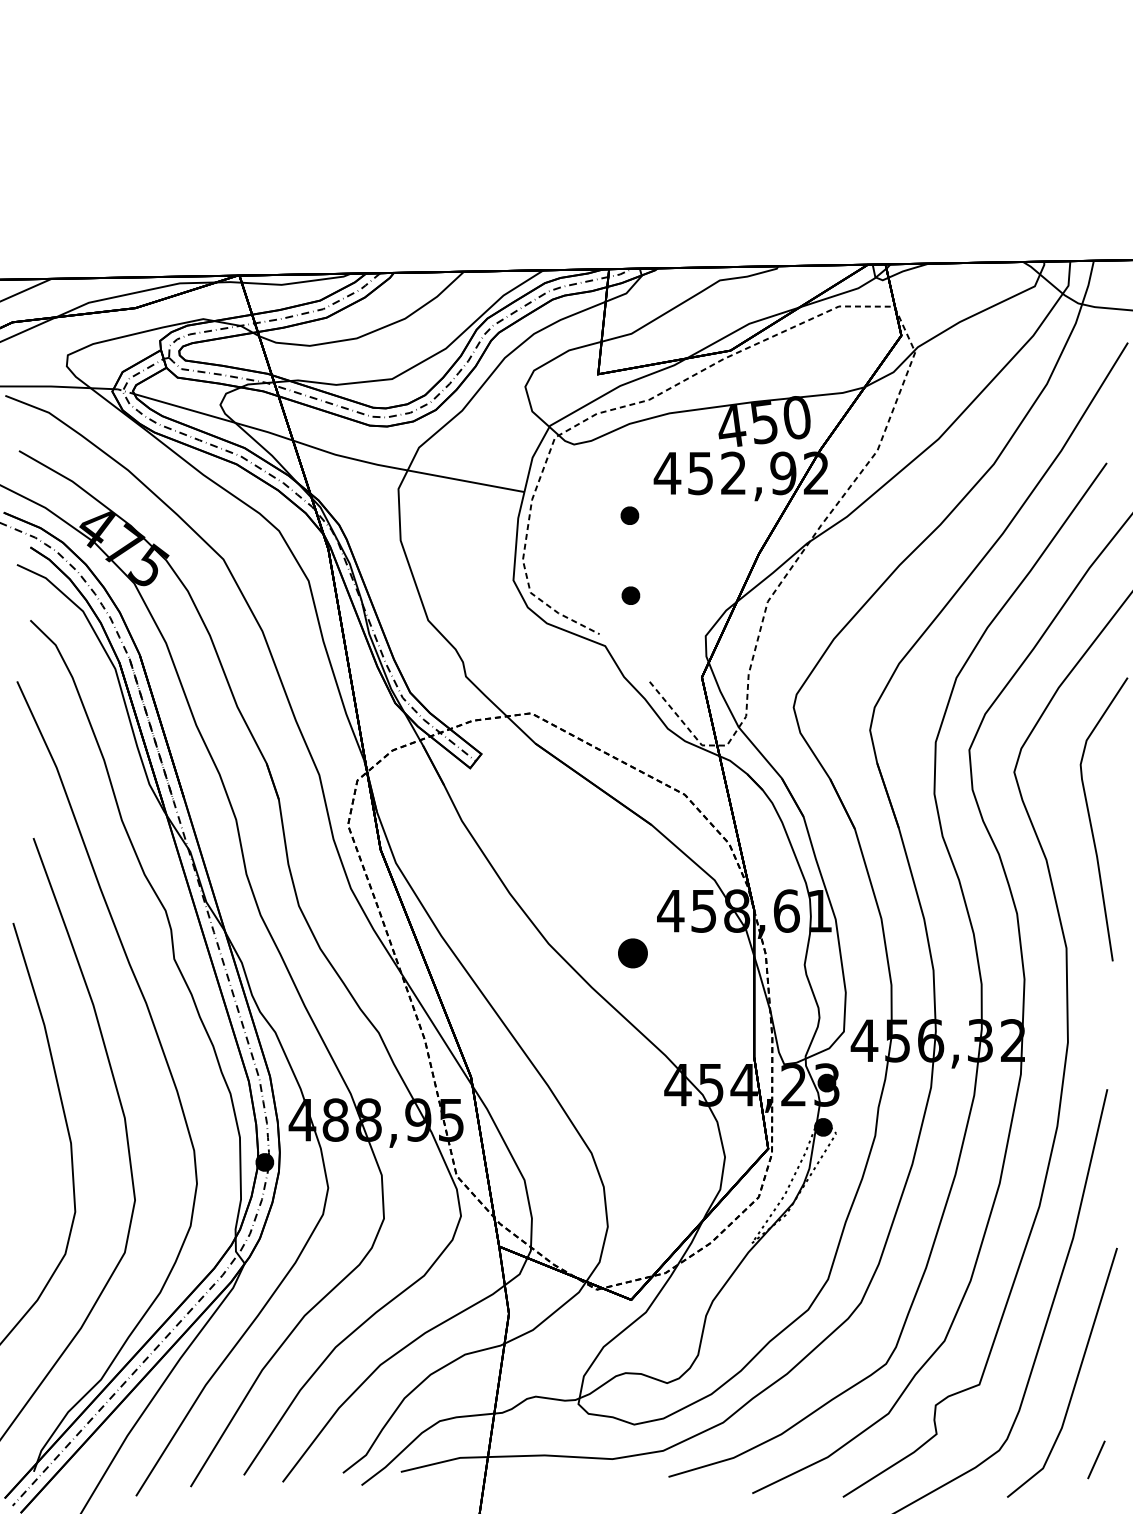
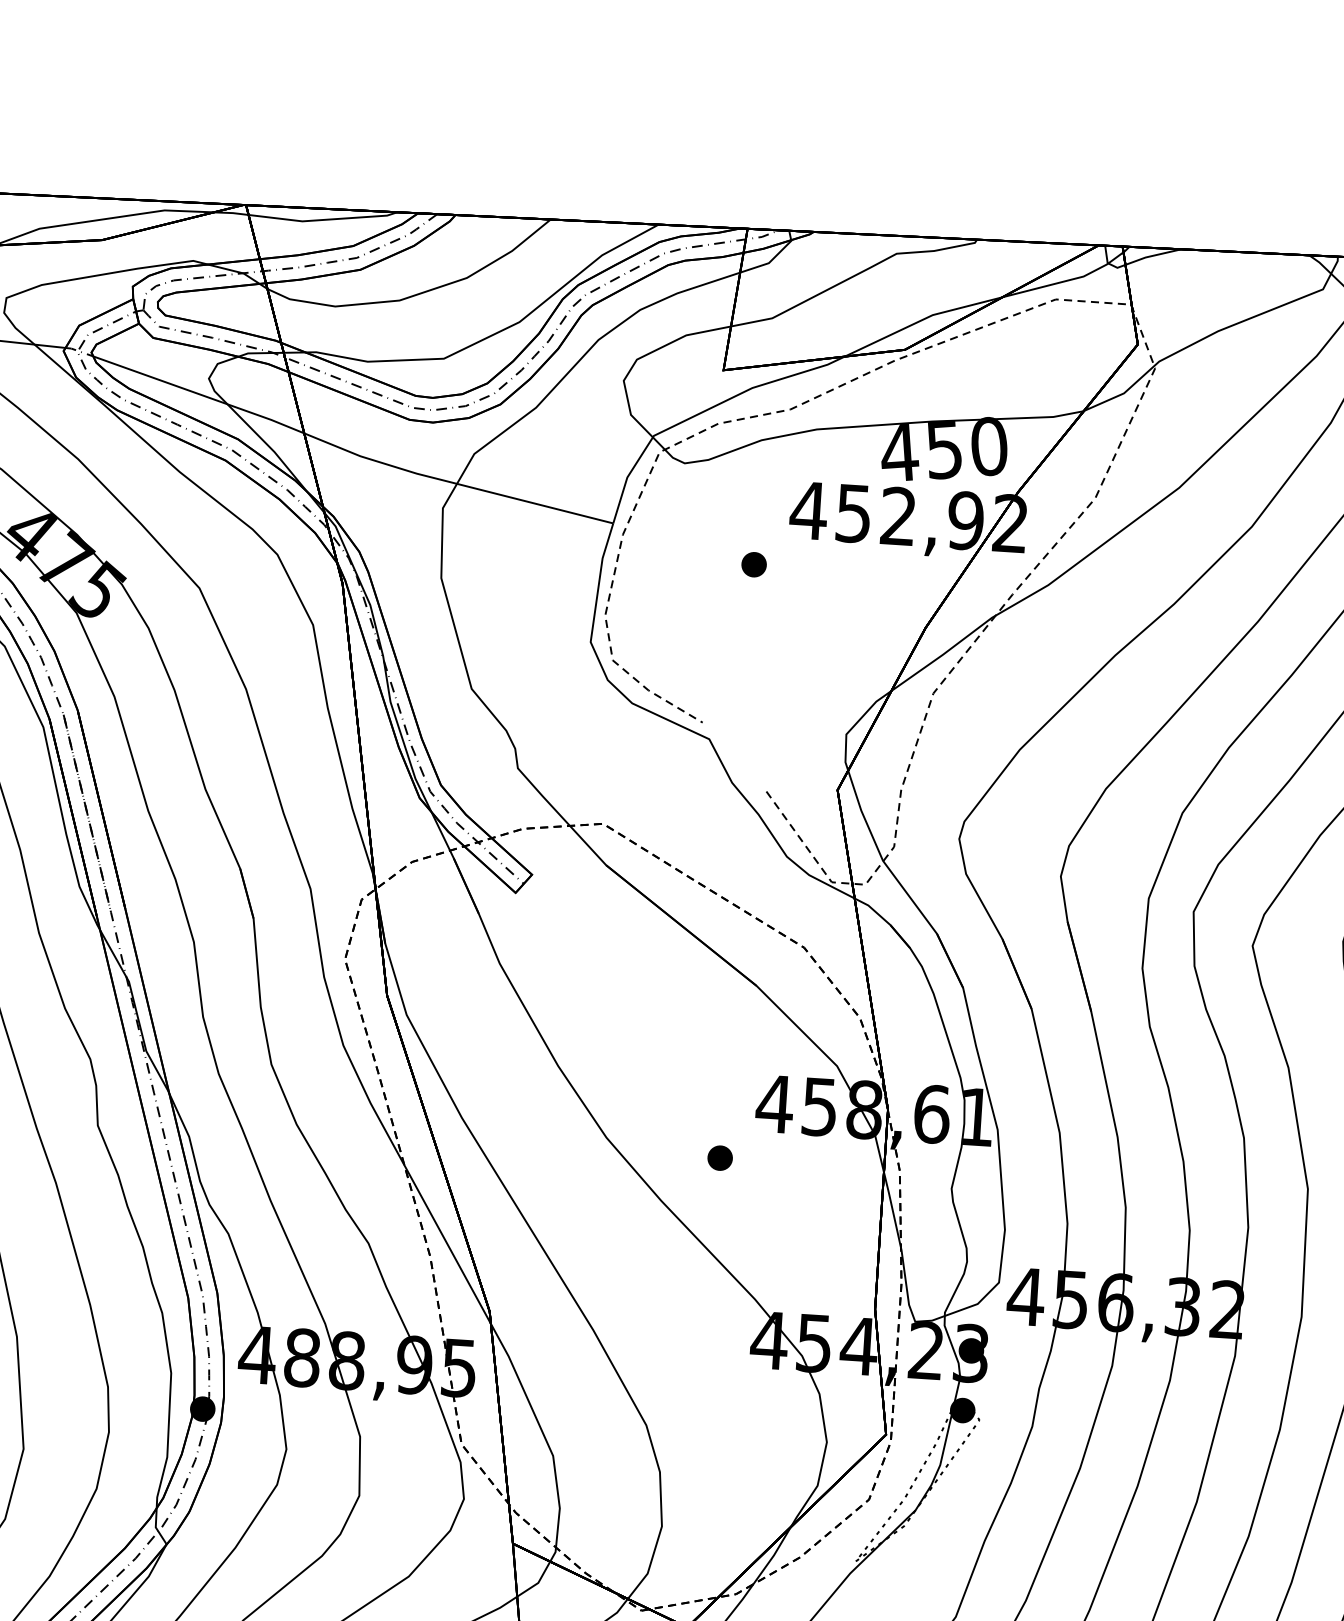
part: (630, 595) -> (747, 672), removed
part: (633, 953) -> (720, 1158), size x0.62

